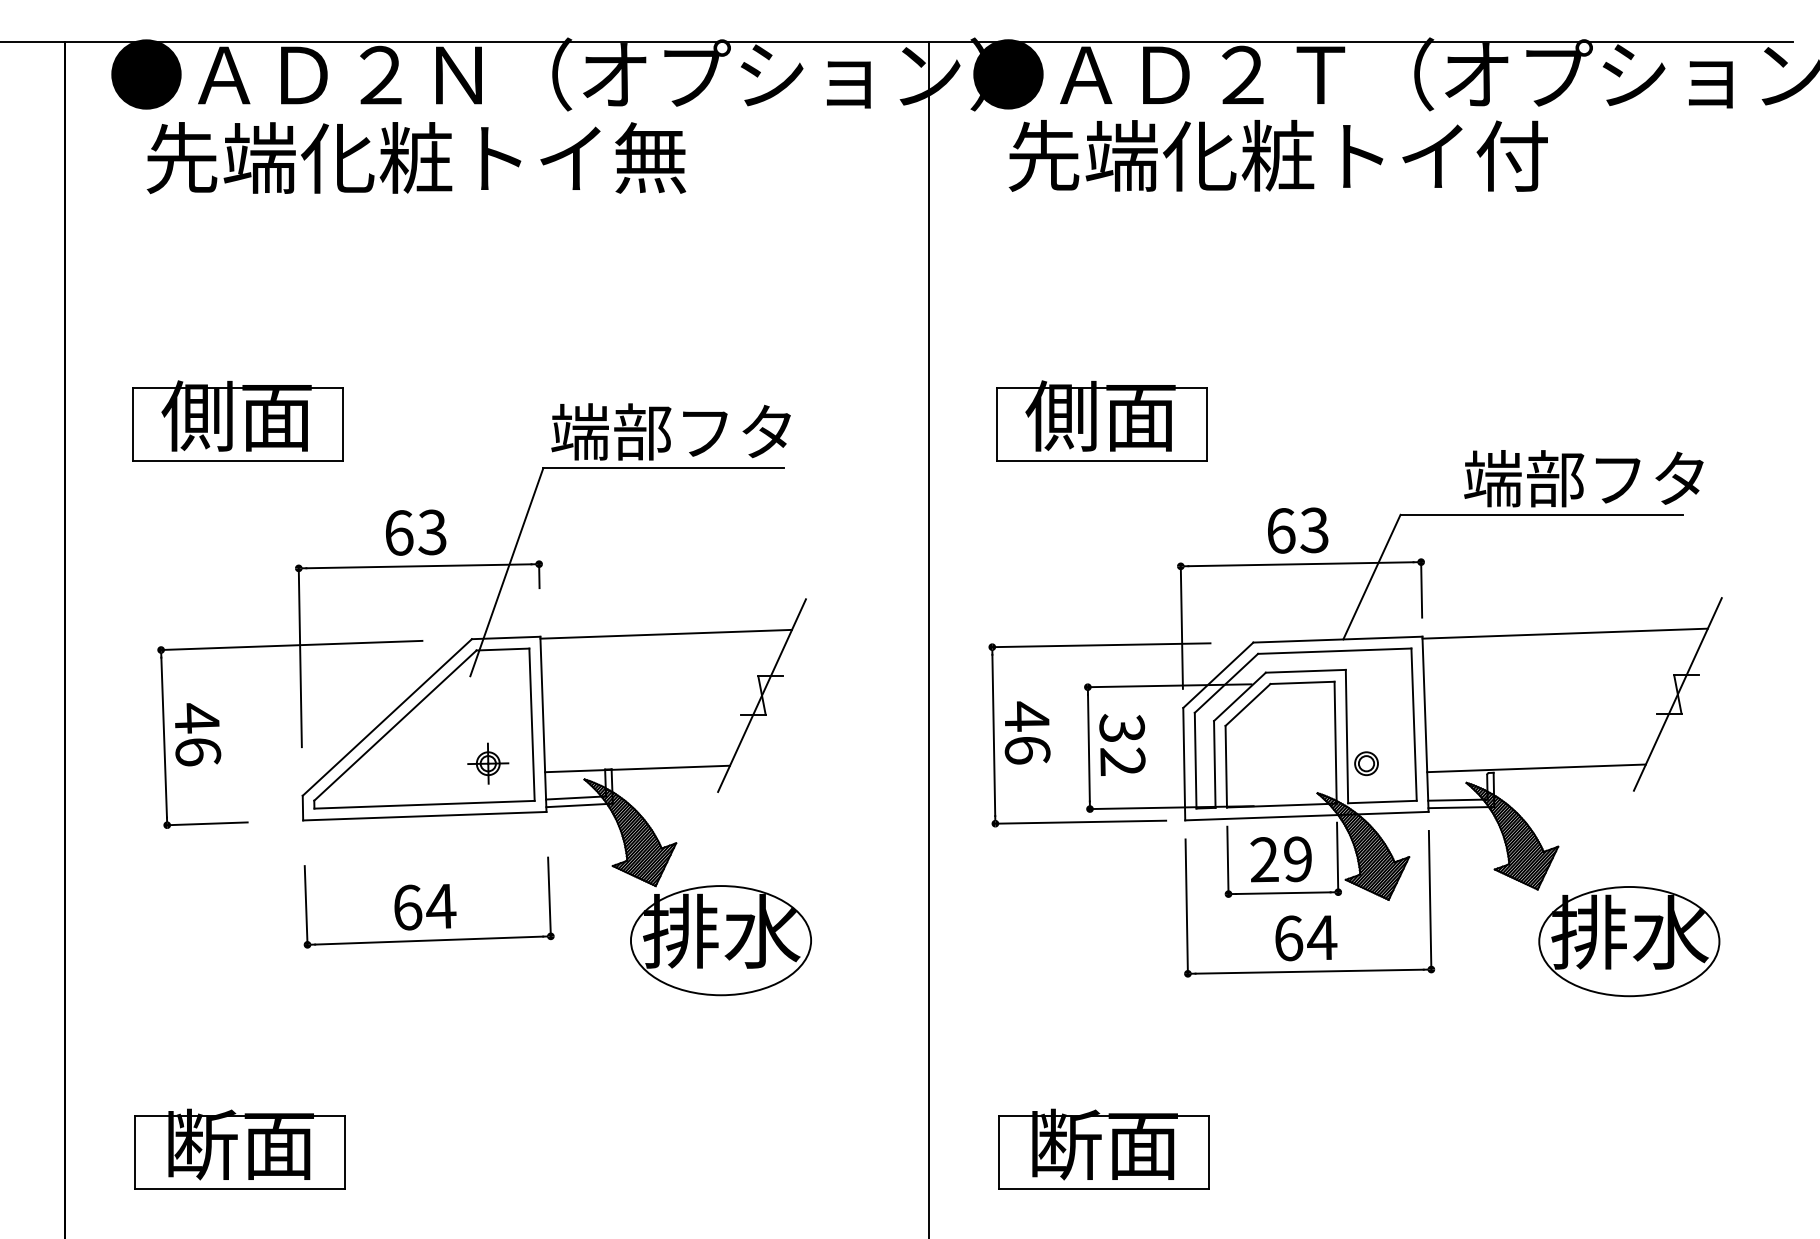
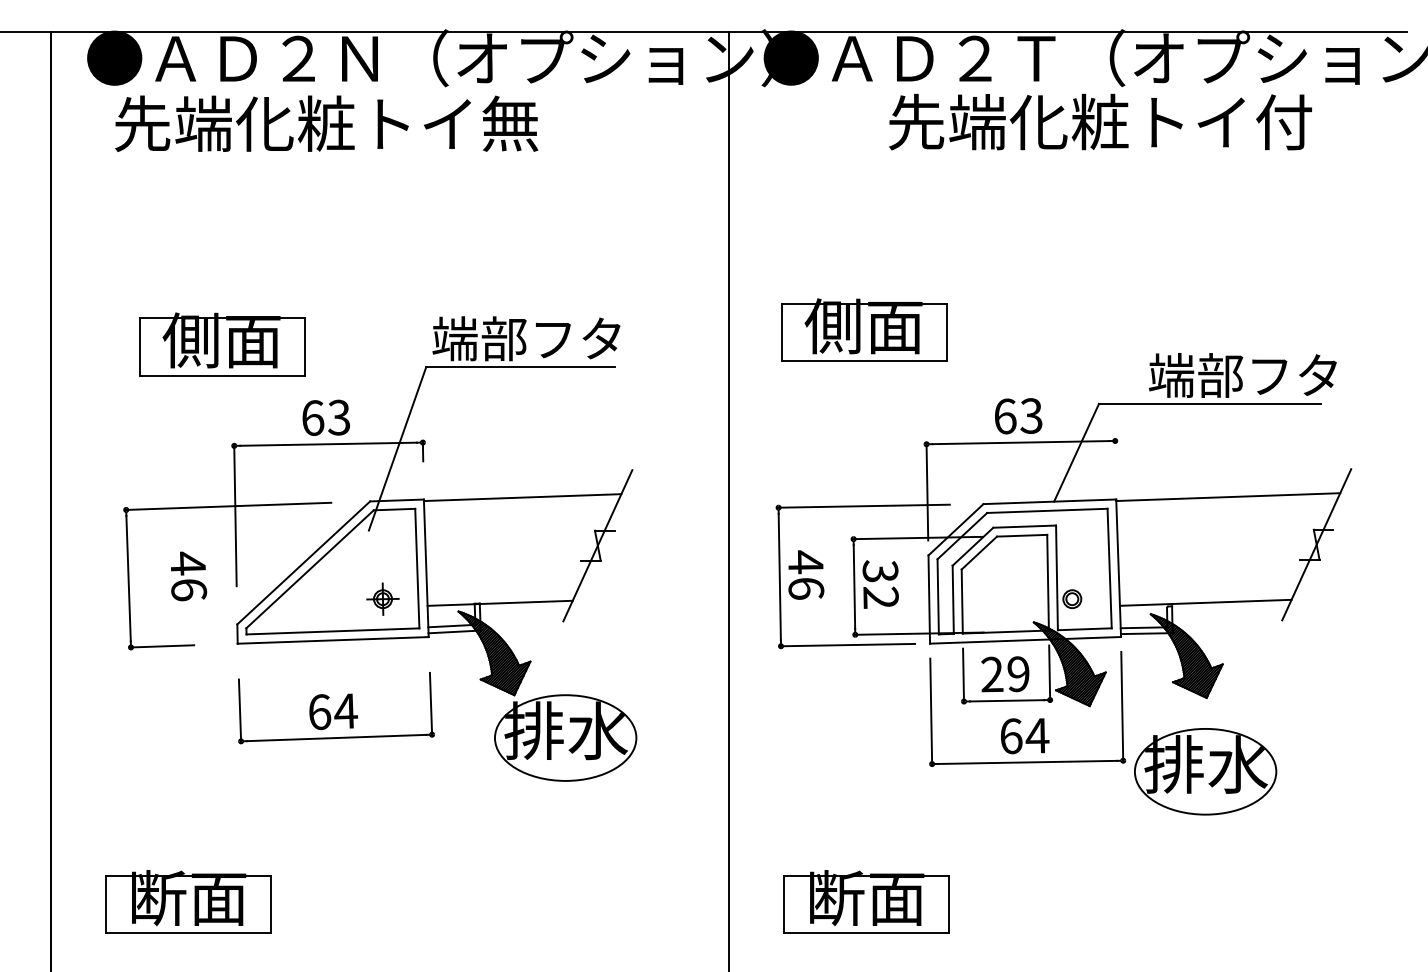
text: (1277, 155) -> (1099, 121), moved
part: (237, 420) -> (222, 343), moved
line: (1421, 589) -> (1115, 462), removed
text: (198, 734) -> (189, 576), moved
part: (1629, 941) -> (1205, 771), moved

